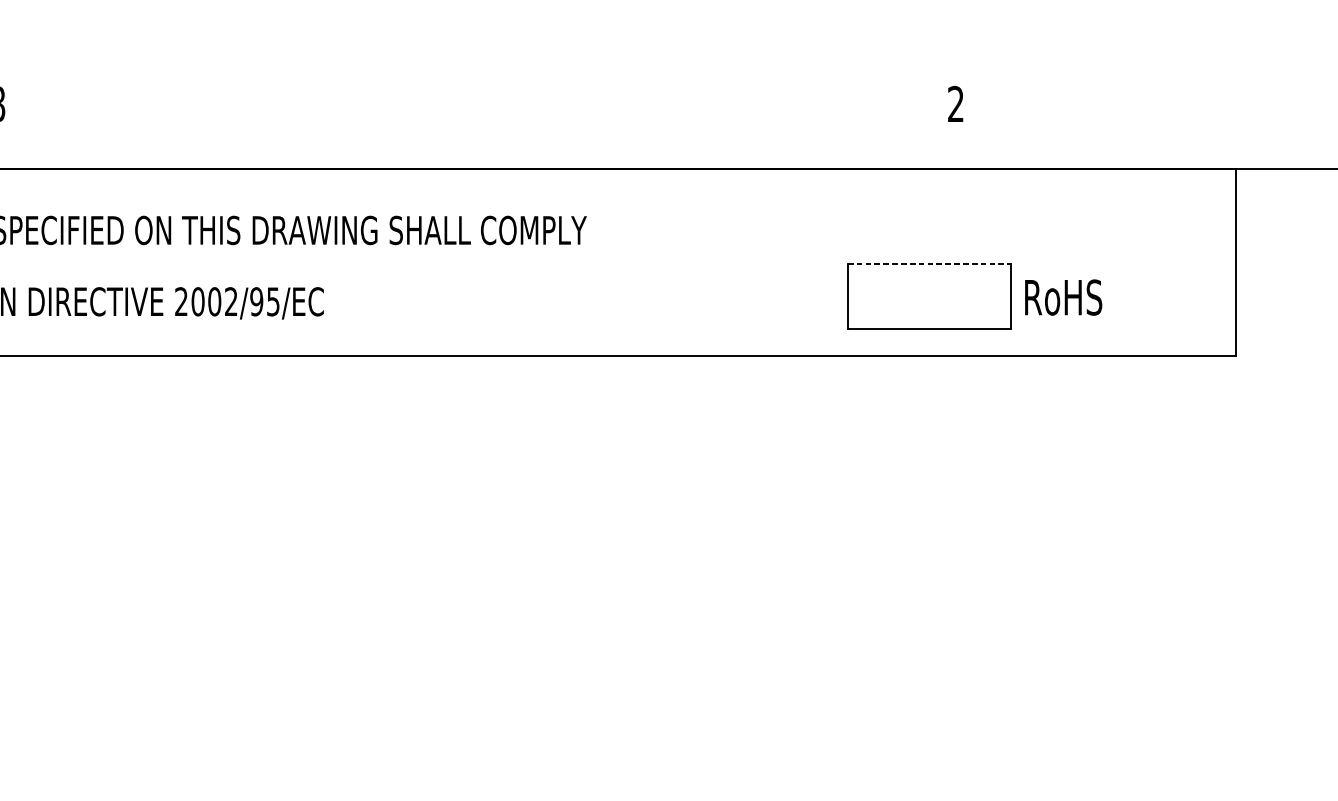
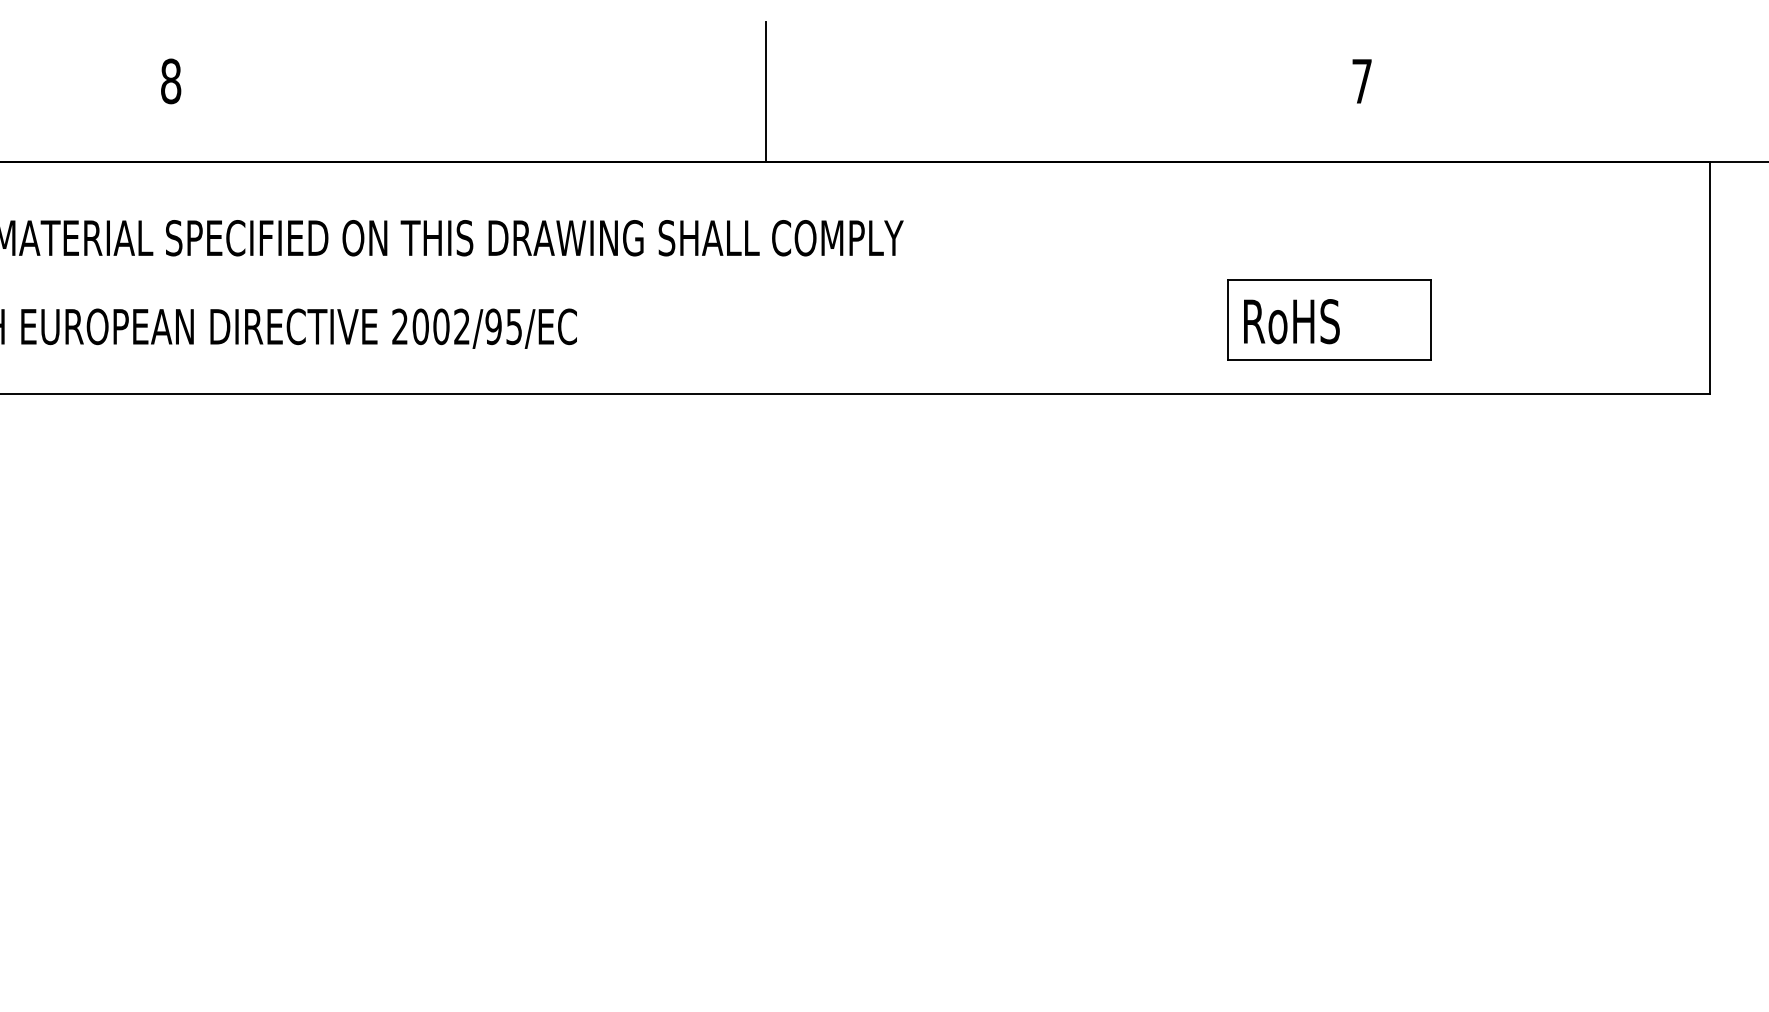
text: (955, 103) -> (1361, 80), 2 -> 7
line: (475, 113) -> (765, 92), added
line: (929, 264) -> (1329, 280), dashed -> solid
text: (1063, 297) -> (1291, 321), moved

